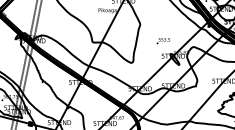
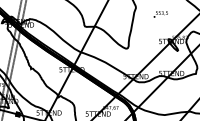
text: (163, 41) -> (160, 14), moved

